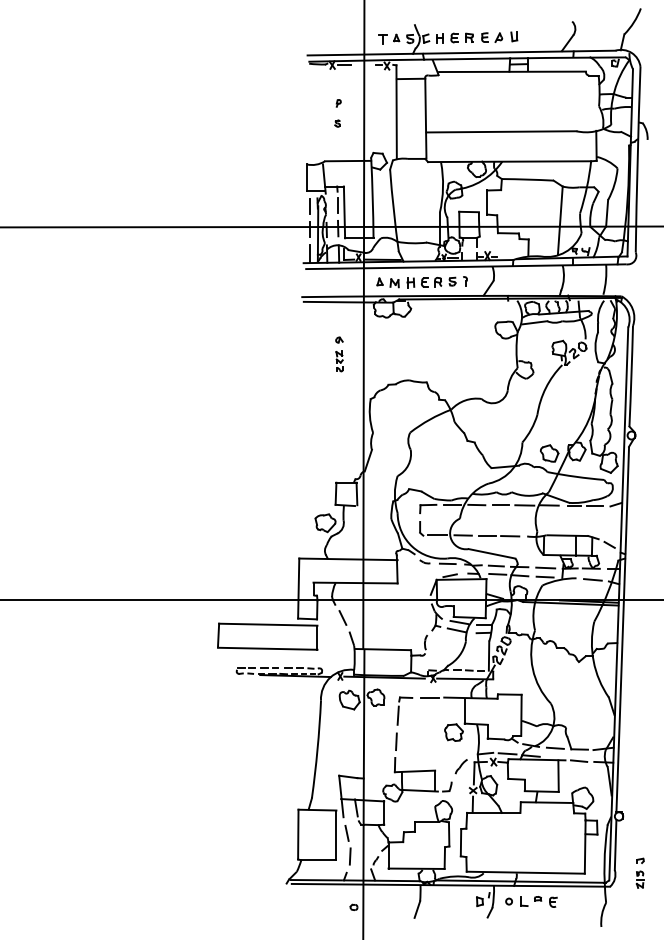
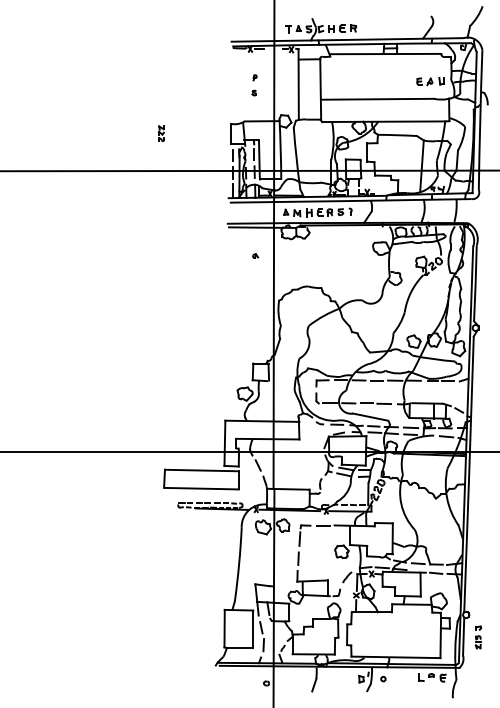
part: (499, 36) -> (430, 80), moved
part: (339, 361) -> (161, 133), moved
part: (639, 872) -> (477, 636), moved
part: (538, 901) -> (431, 677), moved

